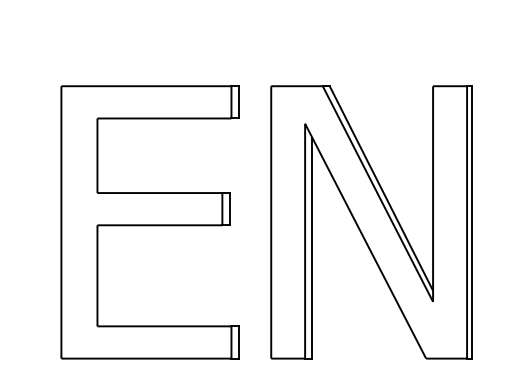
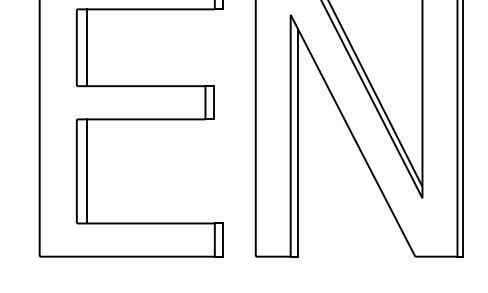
line: (106, 155) -> (86, 47), added
line: (106, 275) -> (86, 171), added

